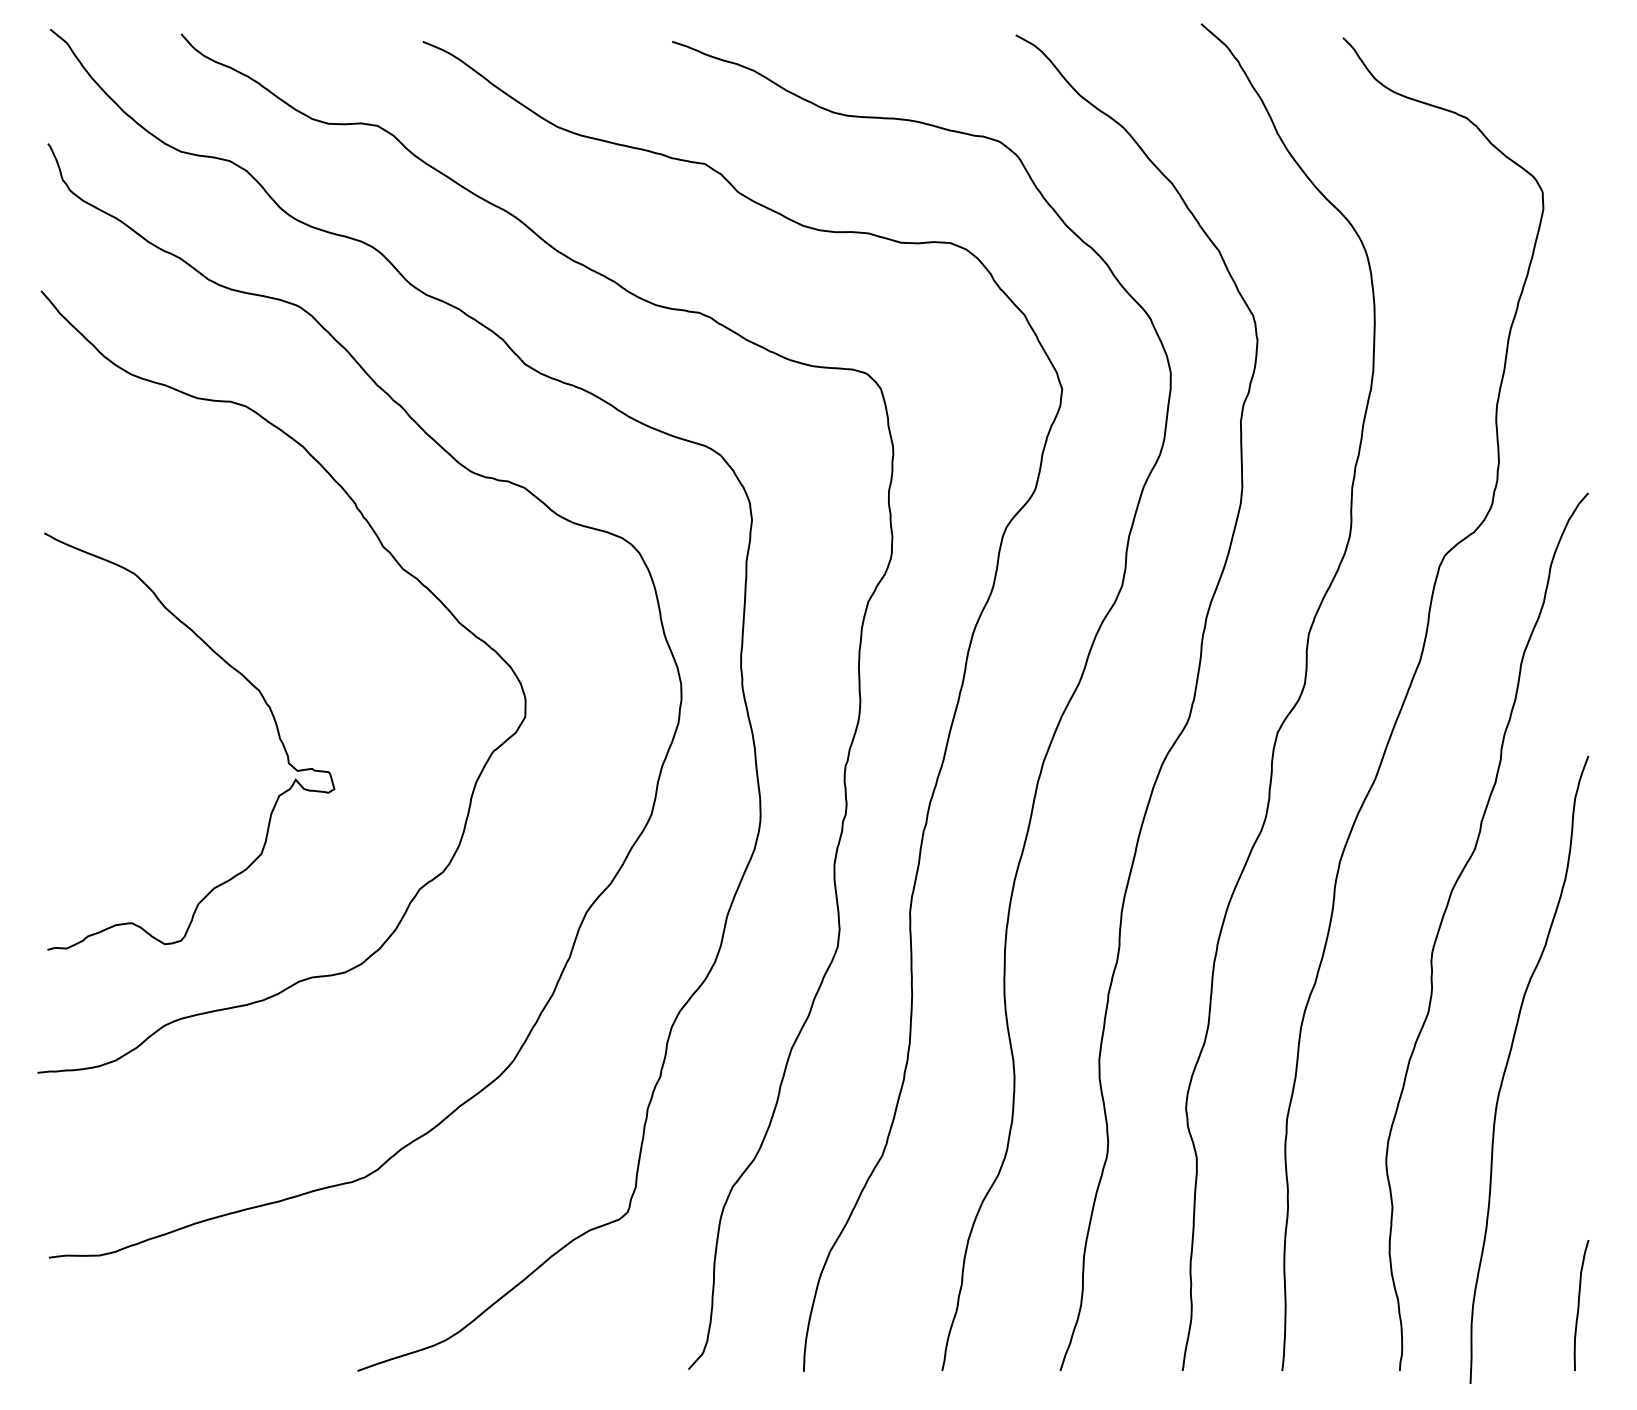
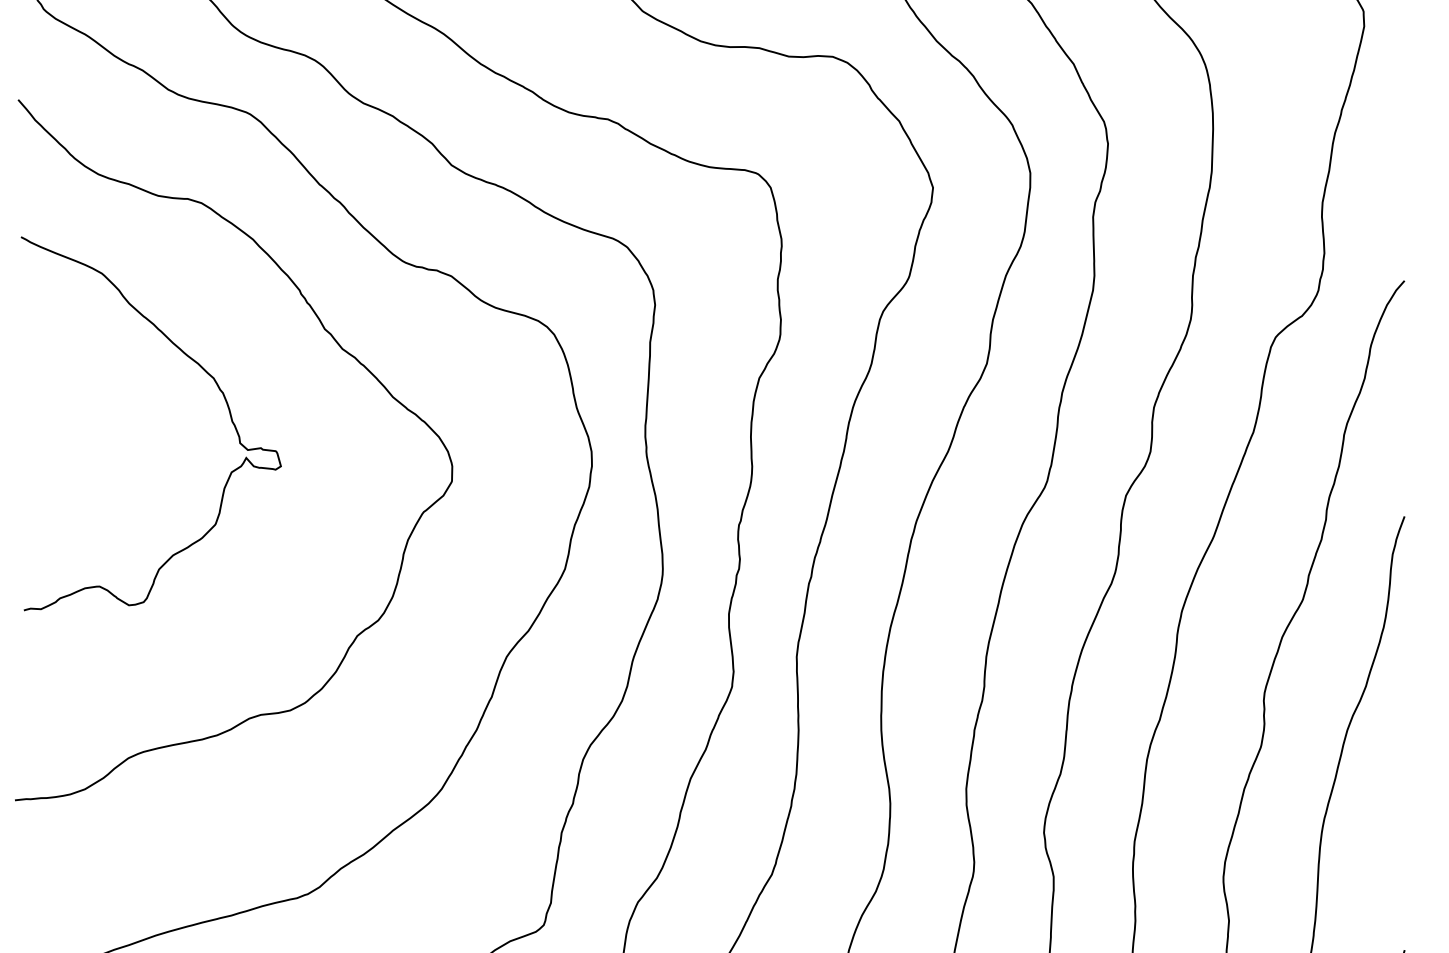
curve: (248, 682) -> (203, 370), moved

